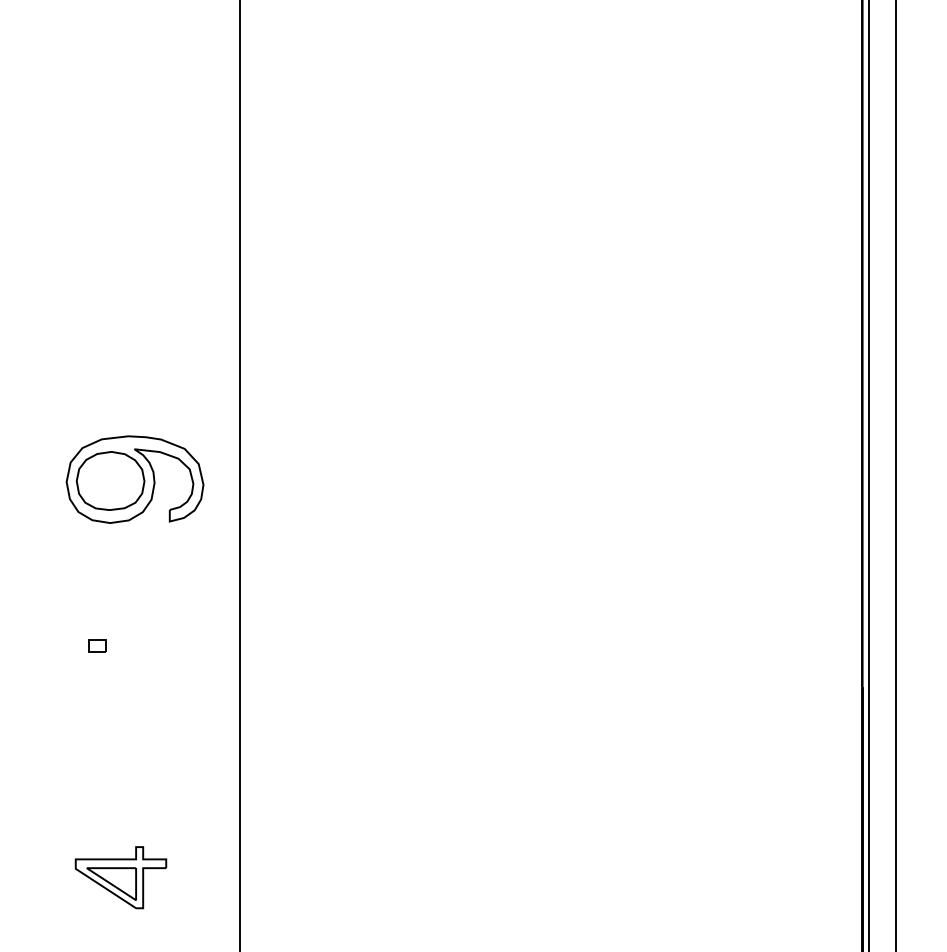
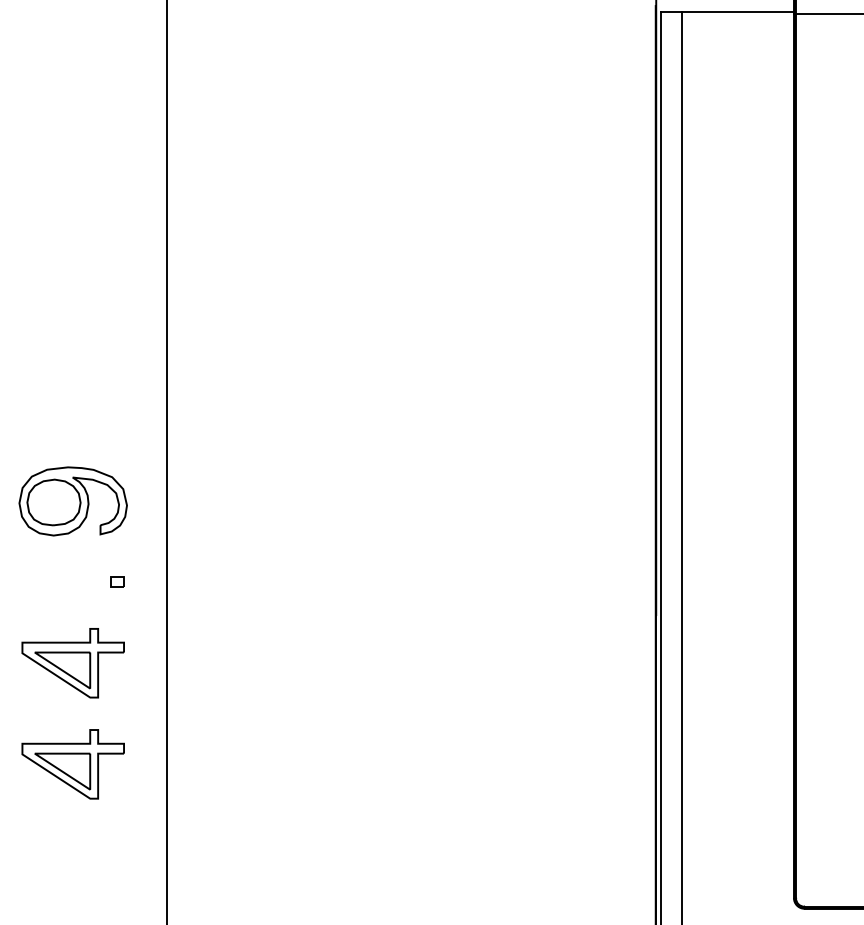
part: (134, 479) -> (72, 501), moved
part: (97, 645) -> (117, 581), moved
part: (120, 749) -> (72, 663), added
part: (120, 877) -> (72, 764), size x1.43

